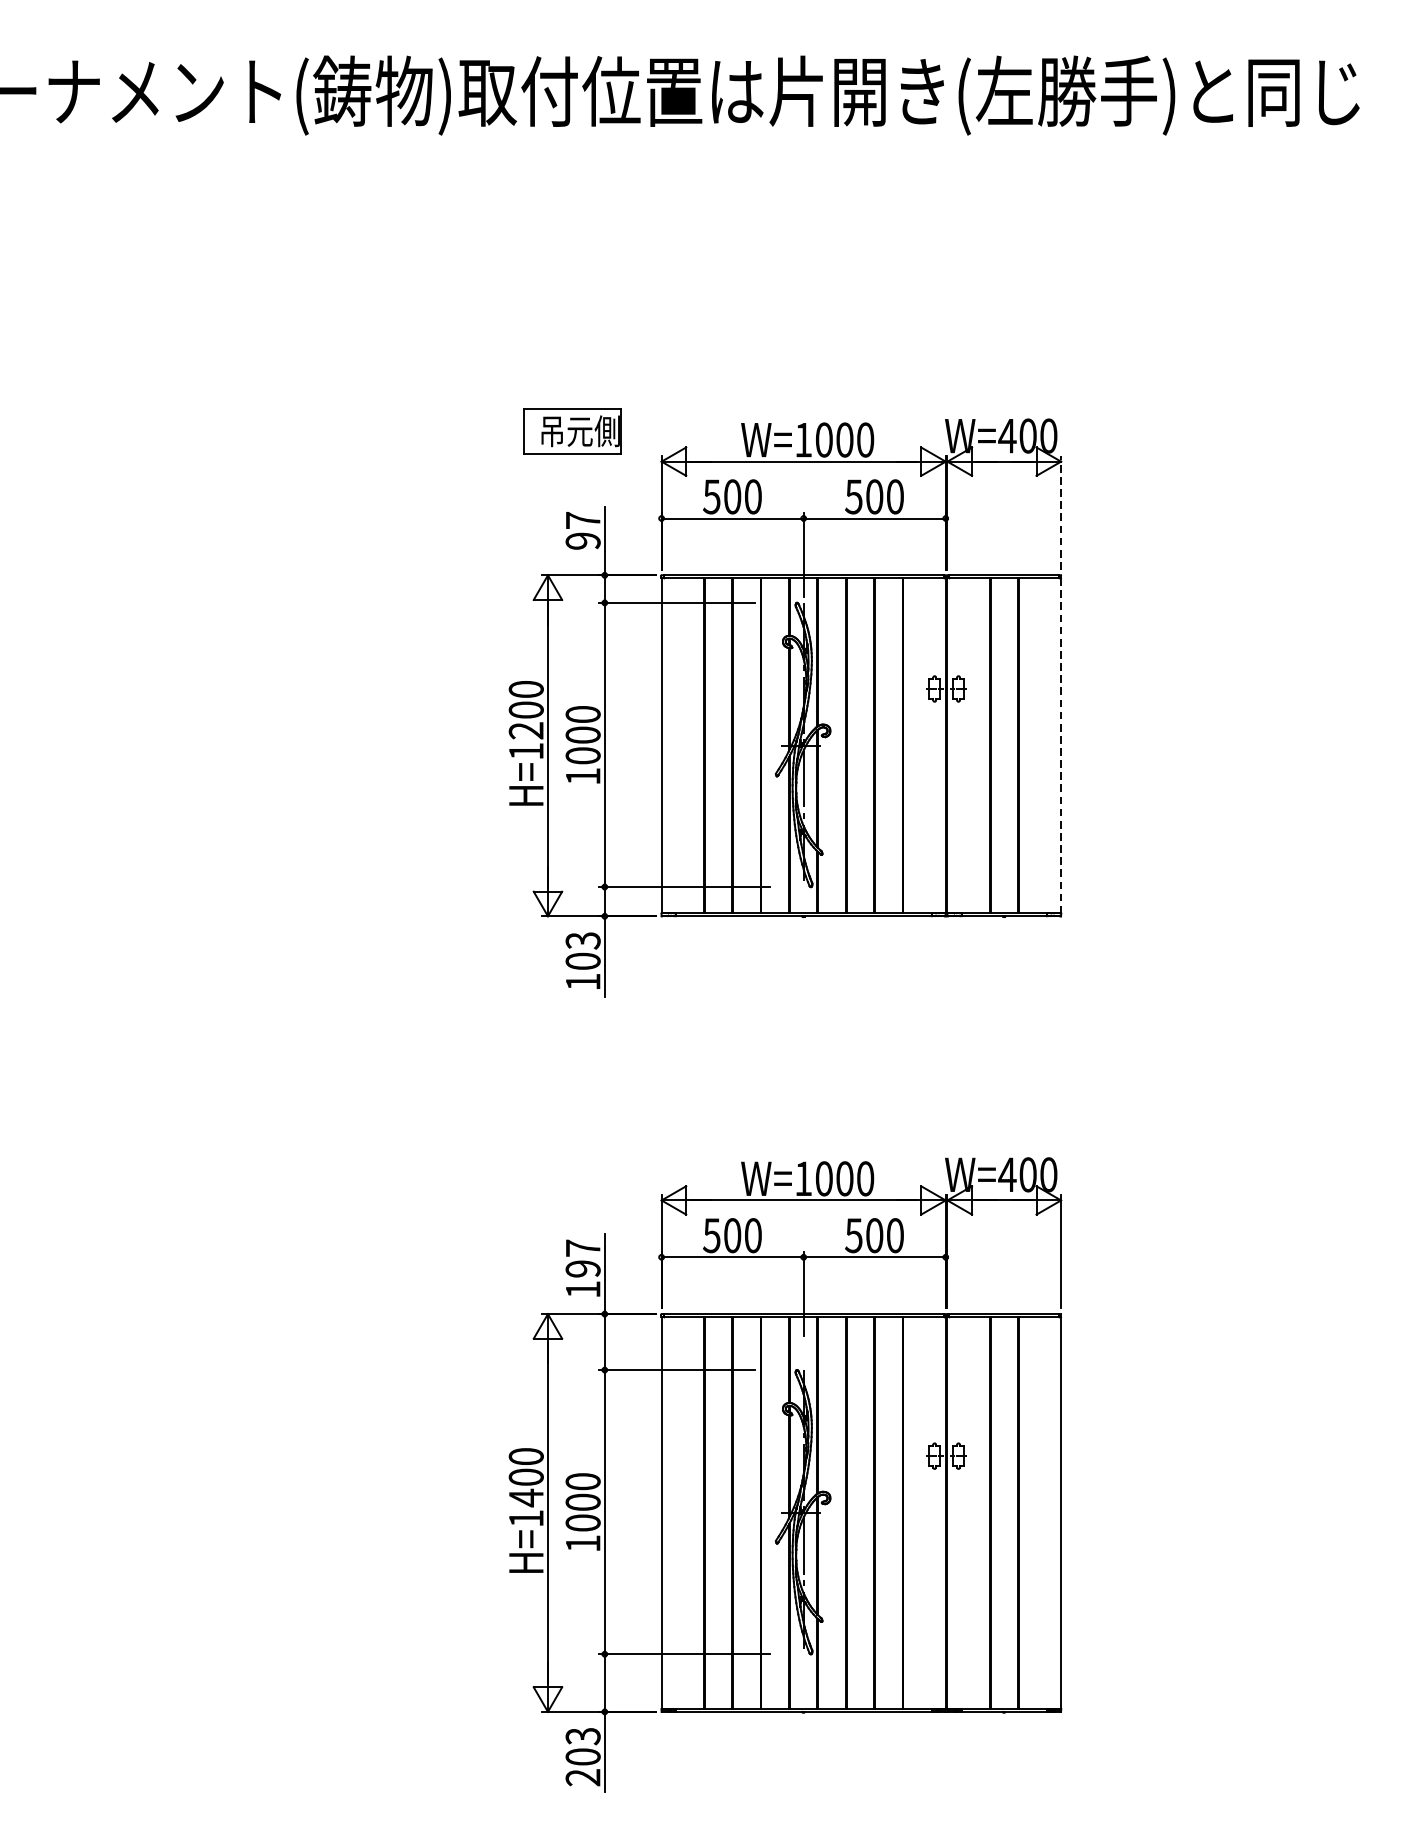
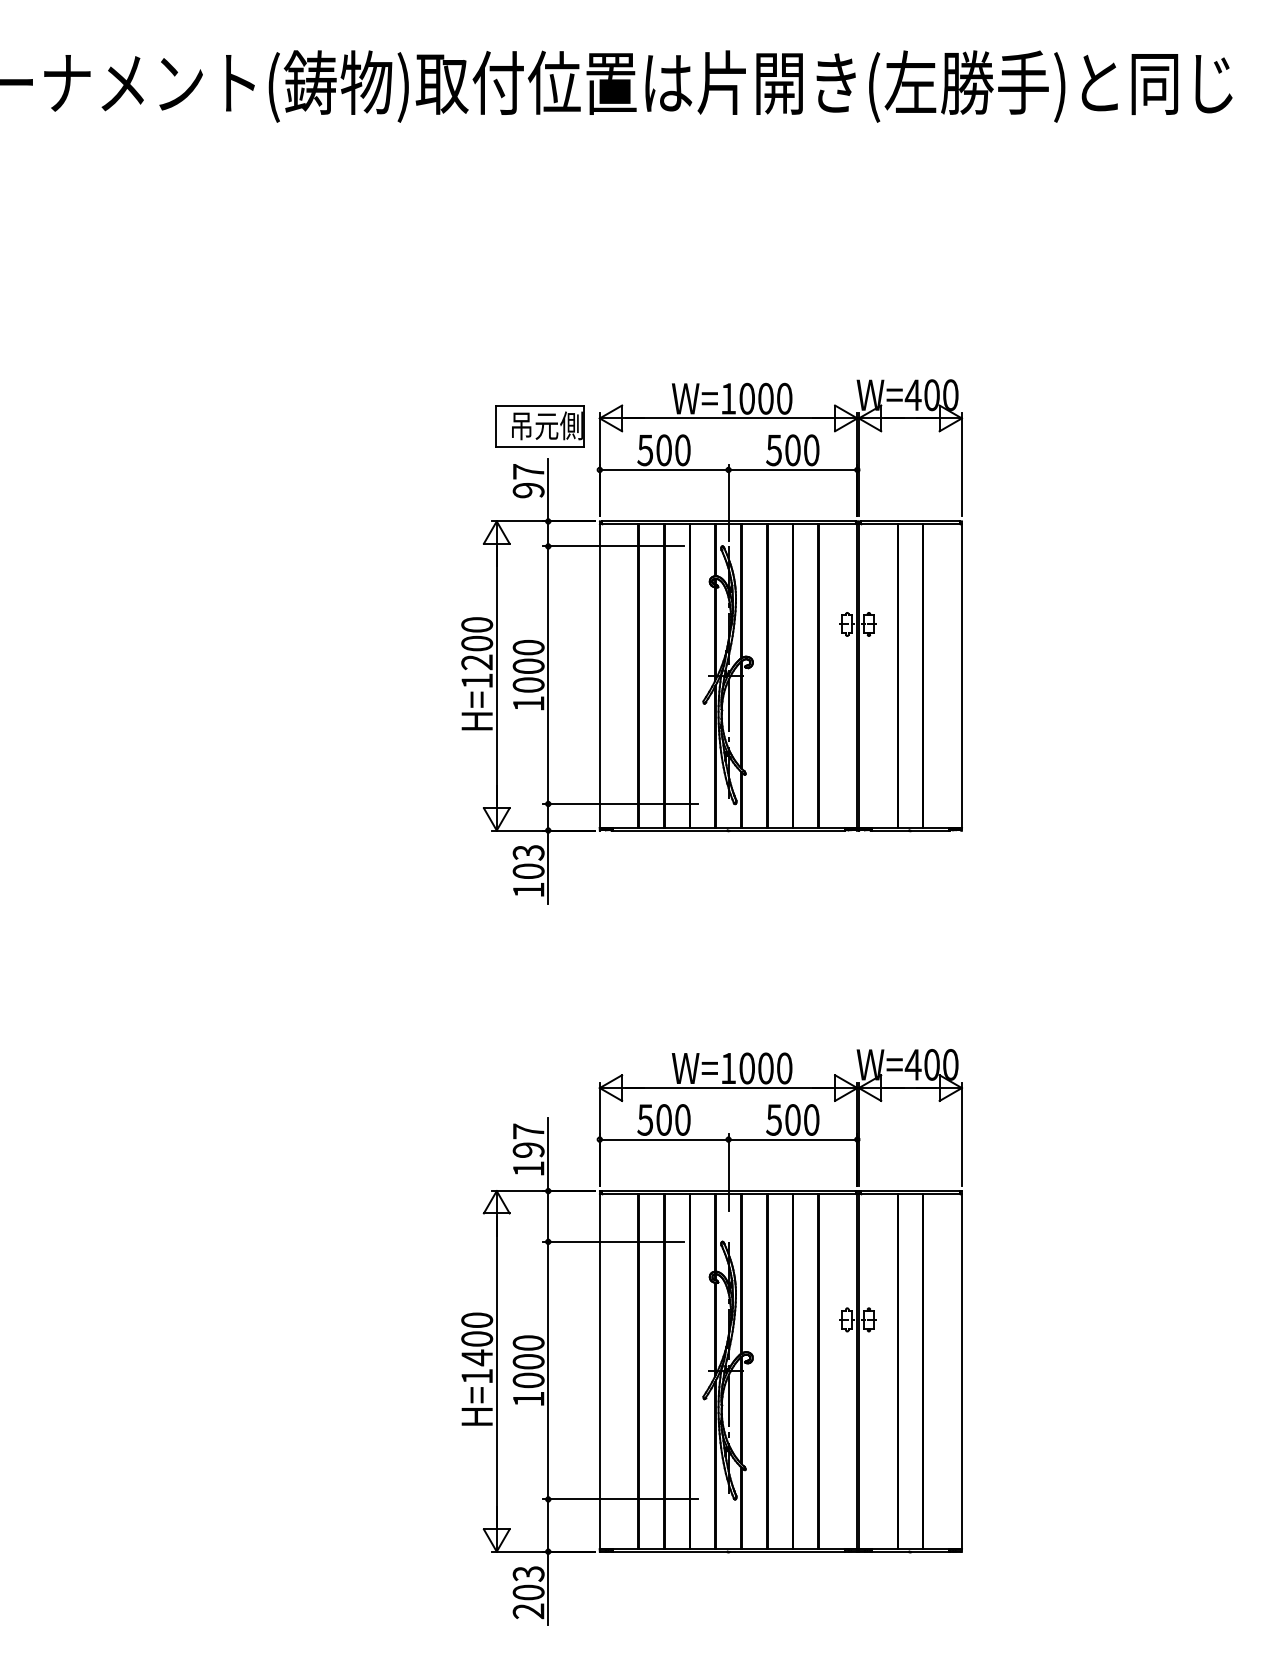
part: (571, 431) -> (539, 426), moved
line: (1060, 512) -> (961, 464), dashed -> solid
line: (1060, 745) -> (961, 675), dashed -> solid

